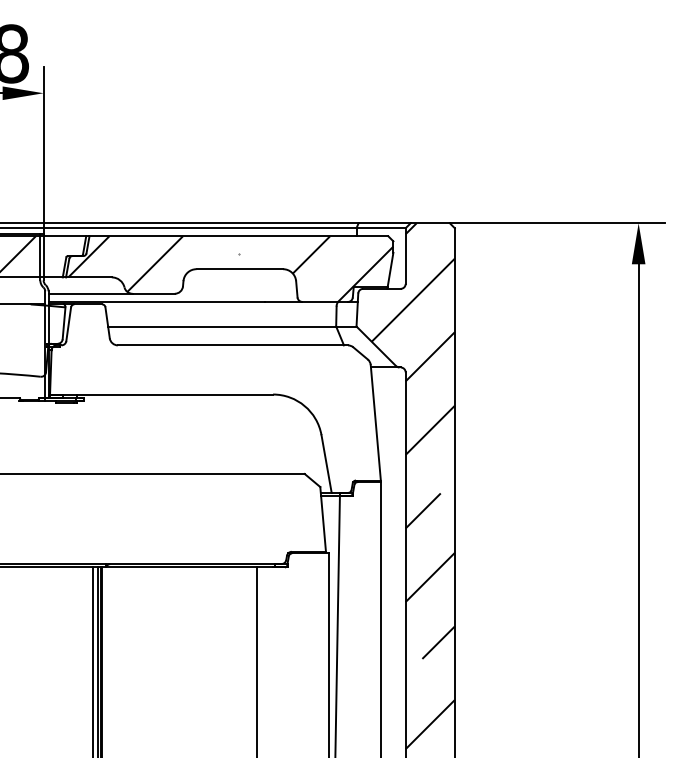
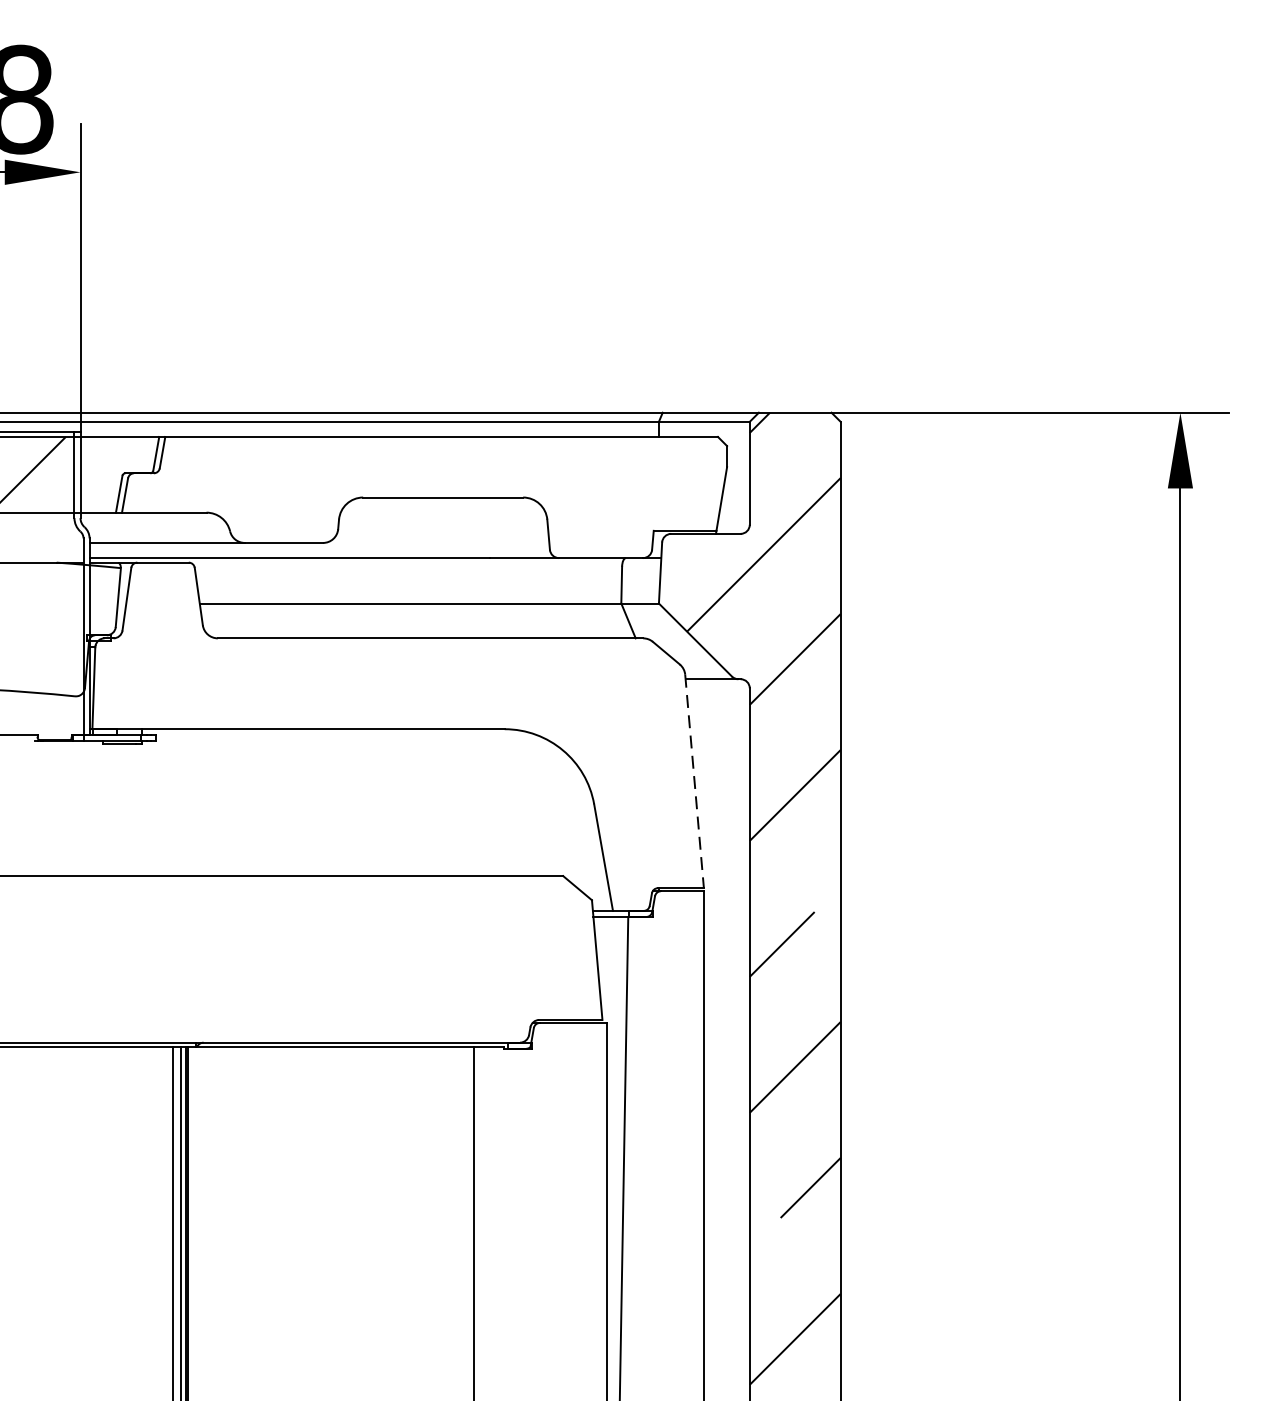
hatch: (230, 268) -> (425, 496), removed
line: (375, 422) -> (694, 780), solid -> dashed

